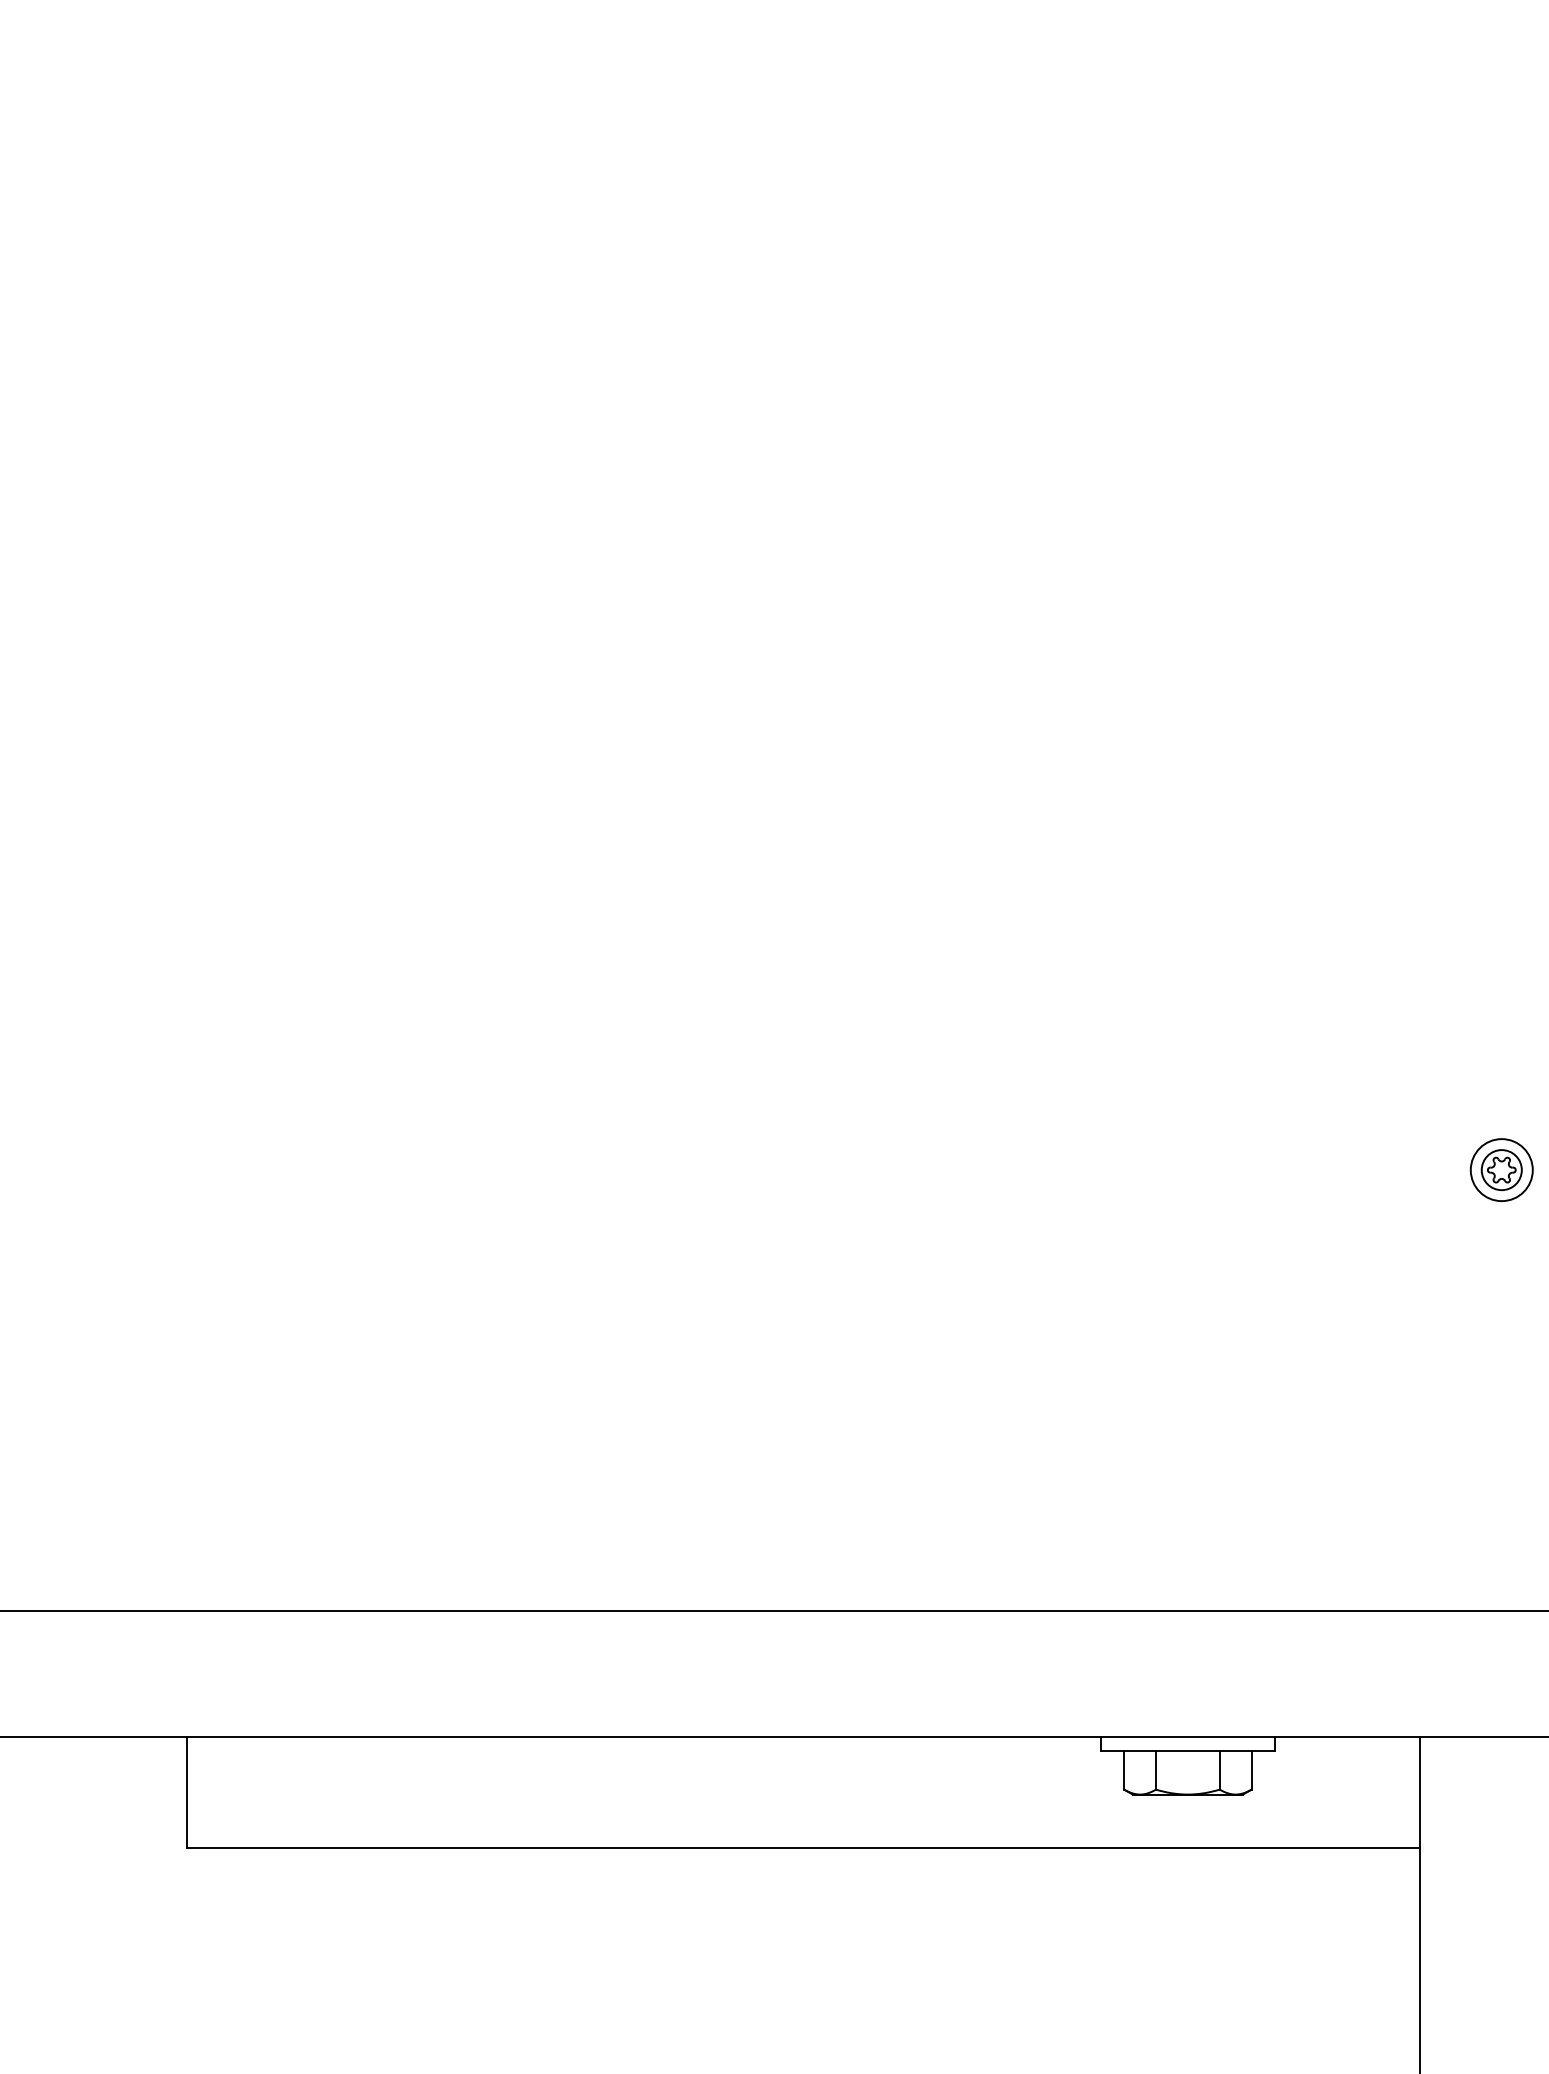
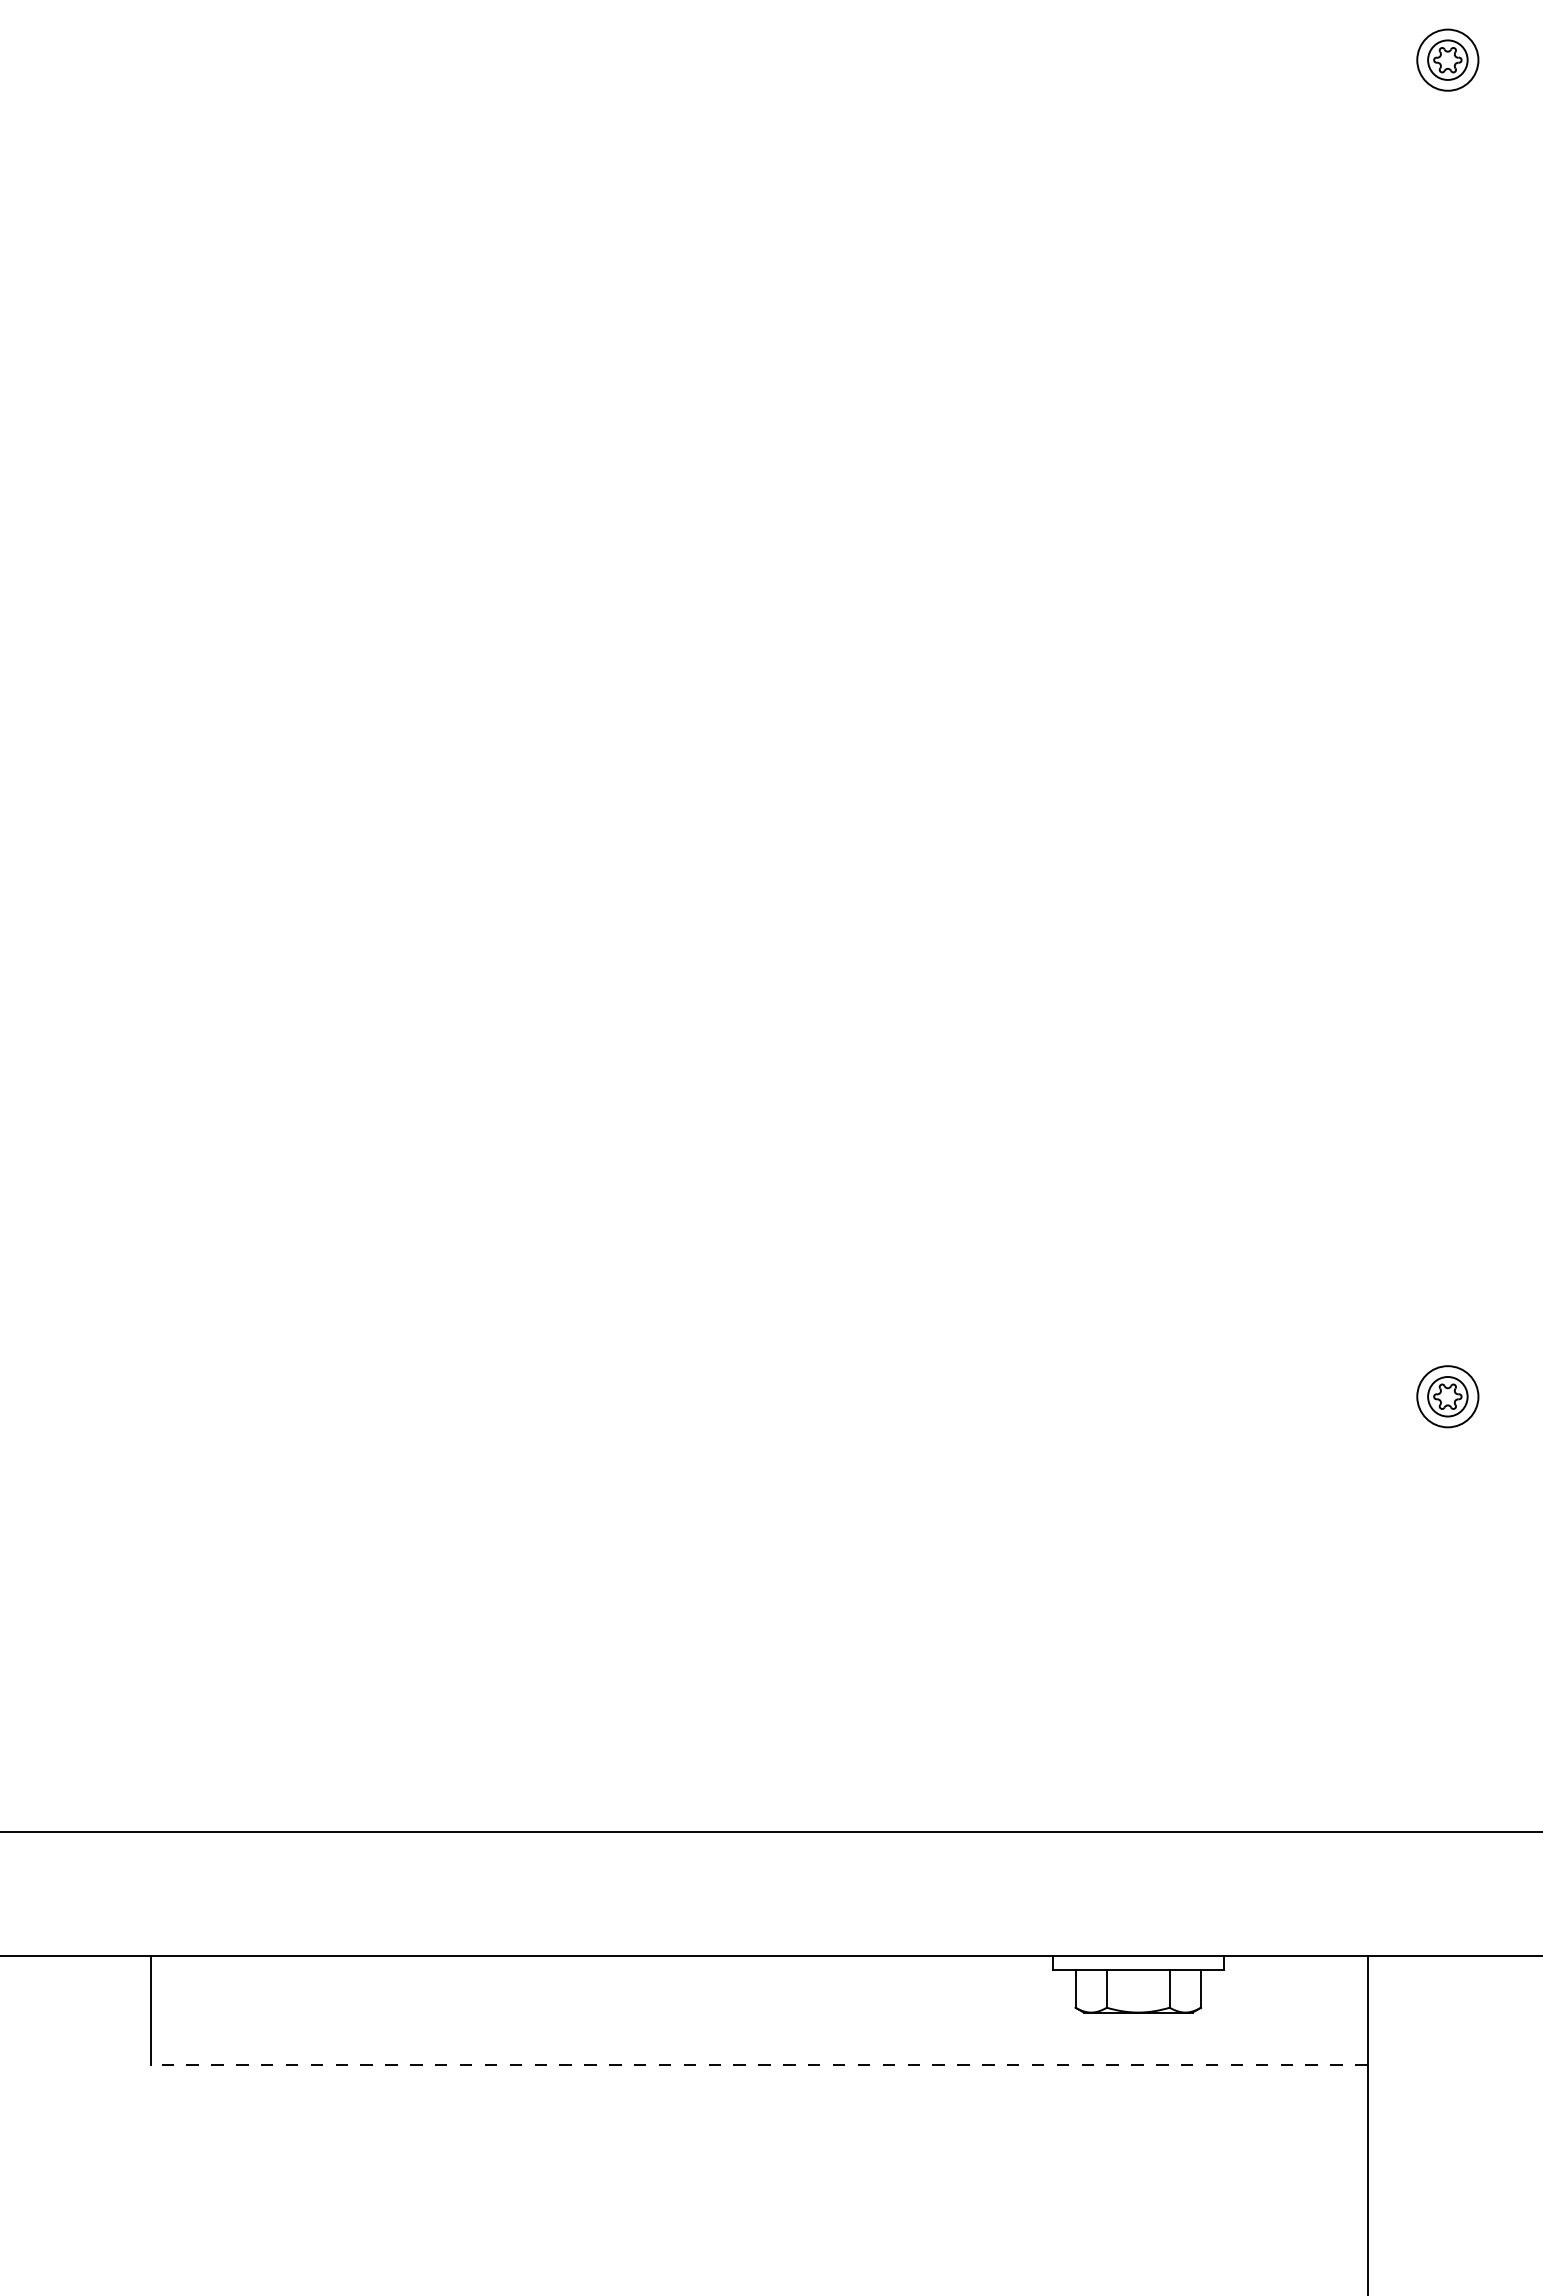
line: (803, 1848) -> (759, 2065), solid -> dashed

